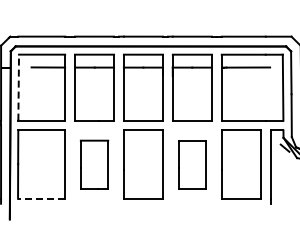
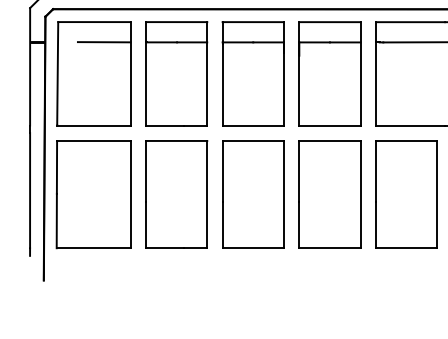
line: (18, 87) -> (57, 73), dashed -> solid
part: (94, 164) -> (176, 194), size x1.43
part: (192, 164) -> (330, 194), size x1.43
line: (41, 198) -> (93, 247), dashed -> solid

